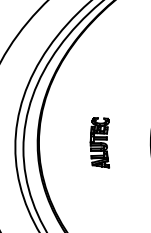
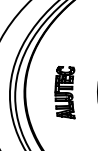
part: (99, 142) -> (64, 92), size x1.6

